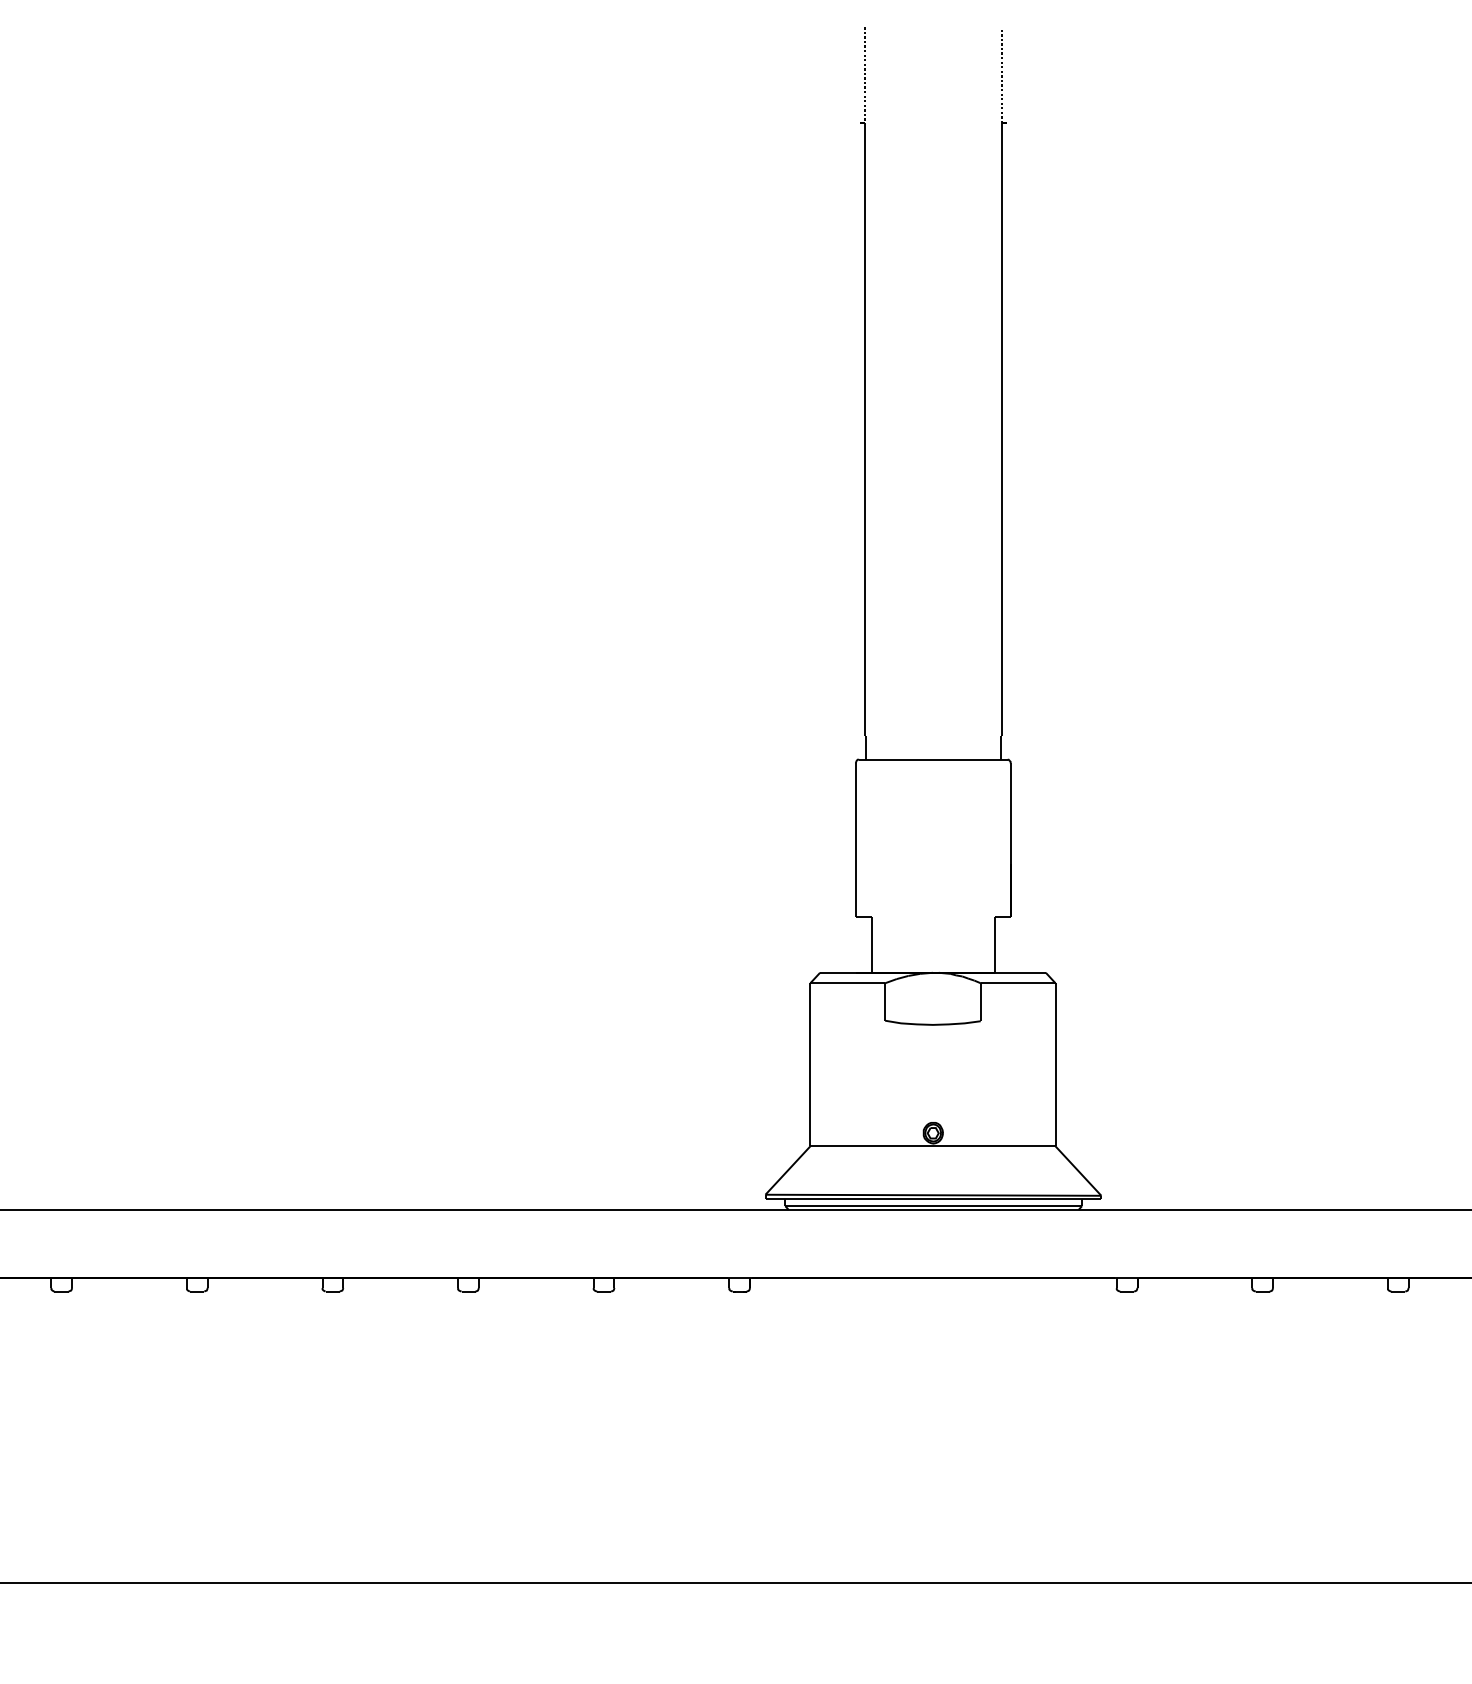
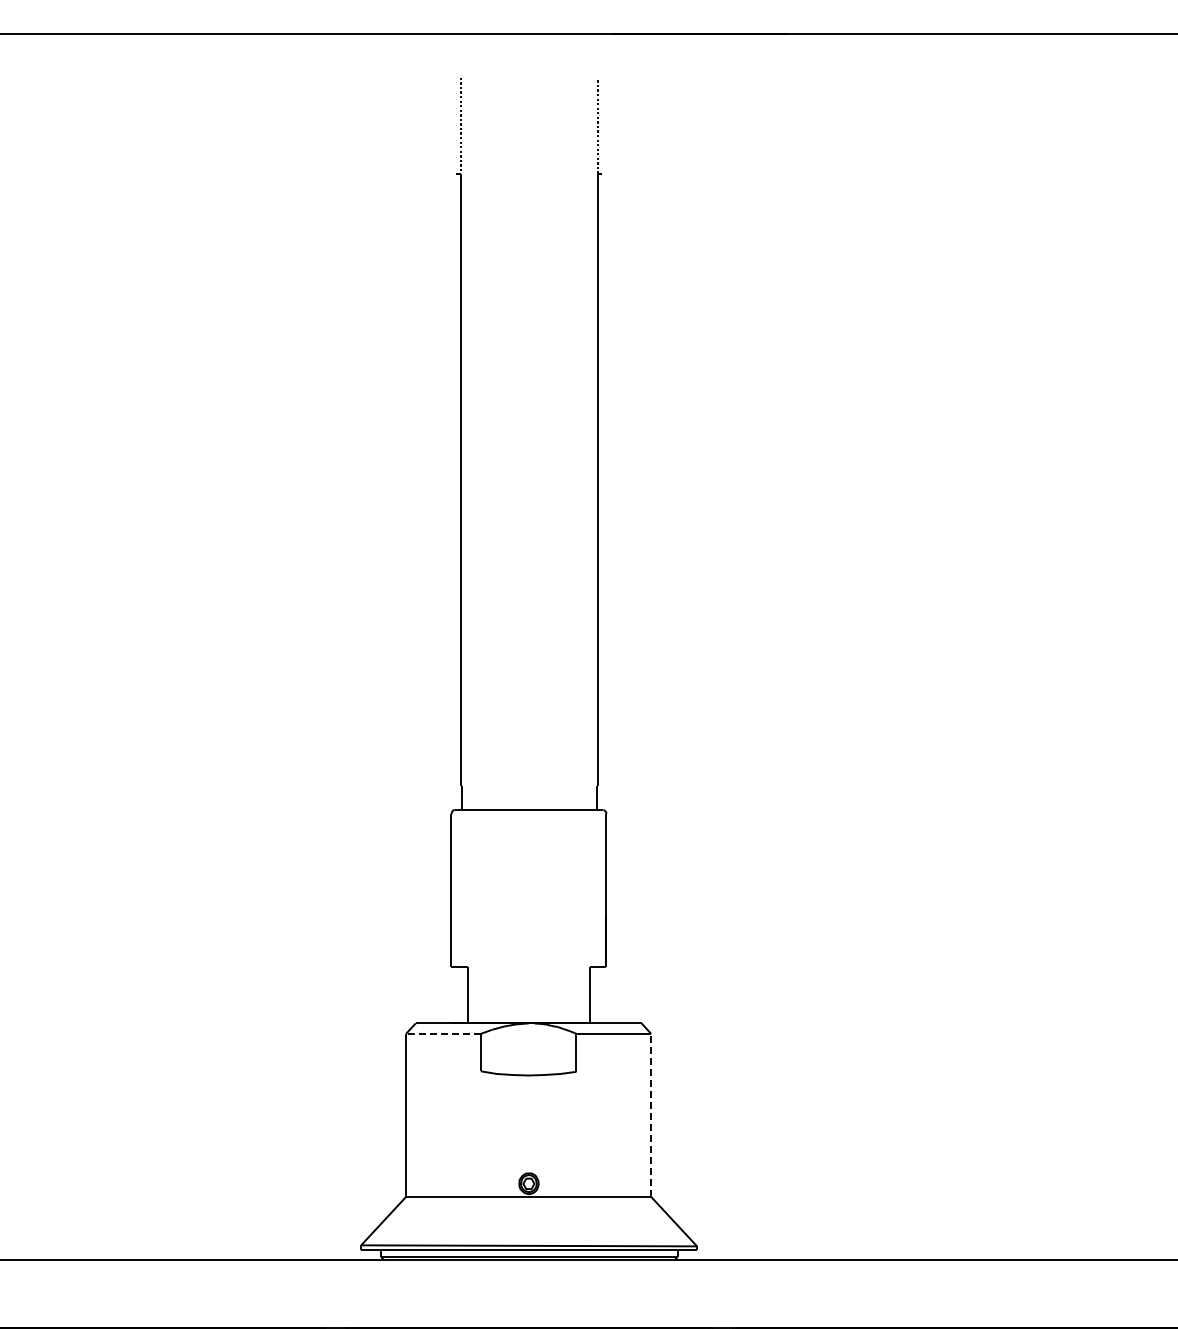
line: (847, 983) -> (443, 1034), solid -> dashed
line: (1055, 1064) -> (651, 1115), solid -> dashed

